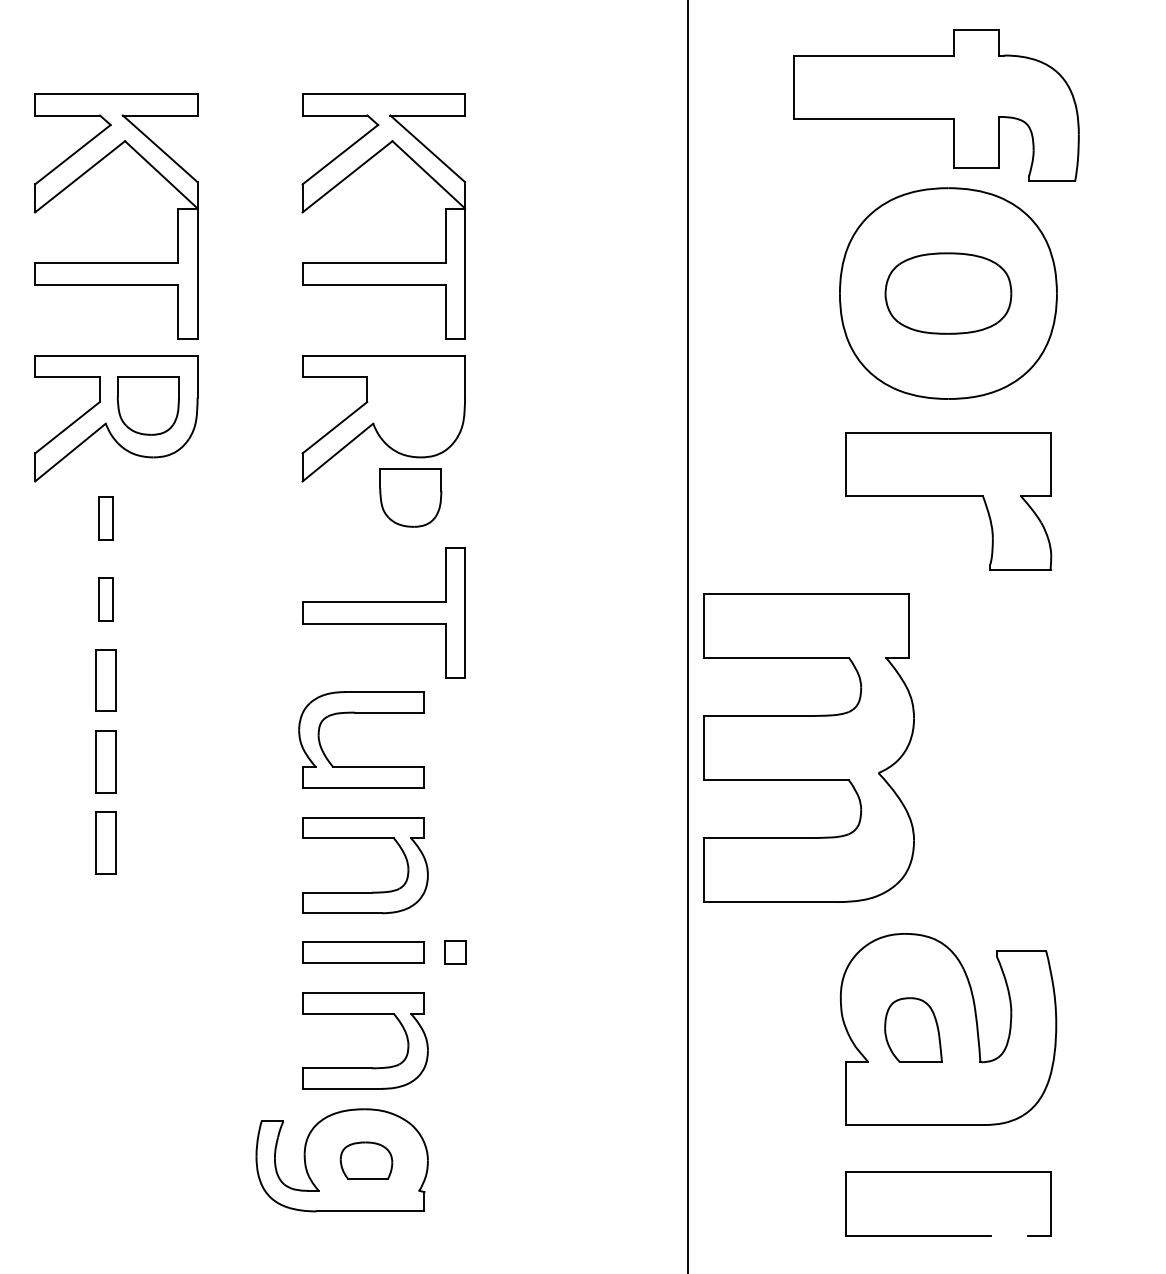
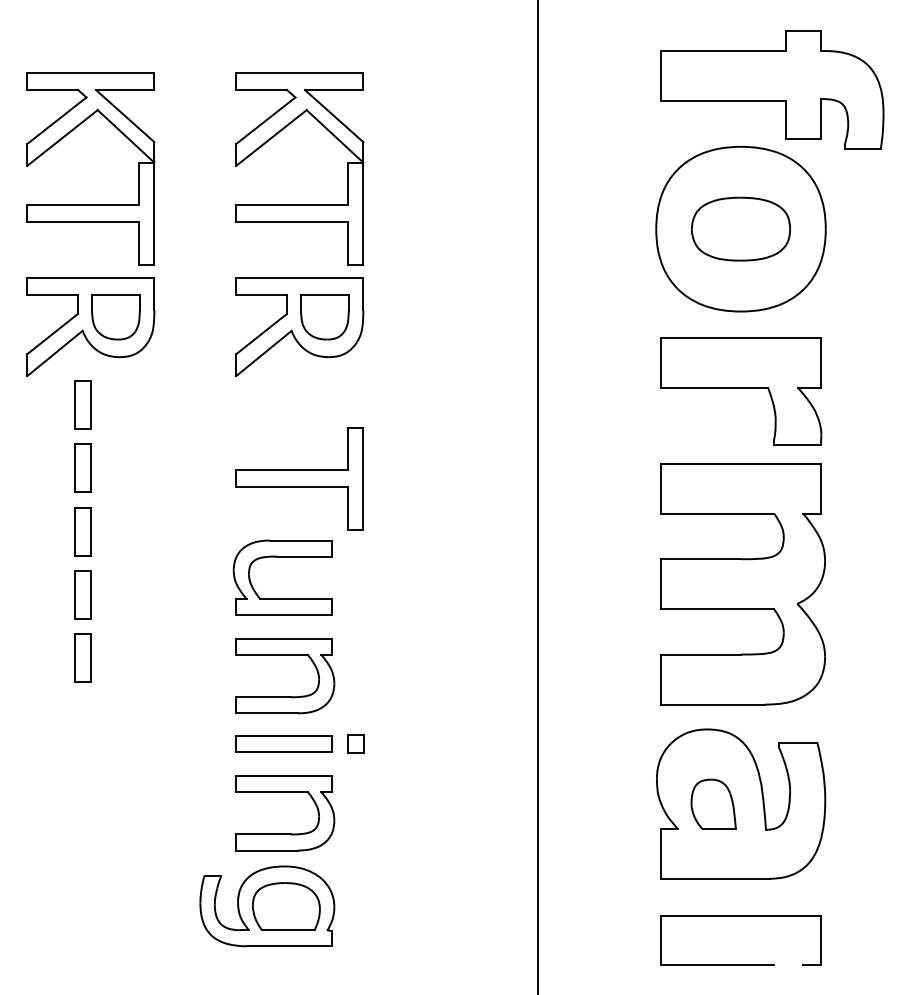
part: (936, 105) -> (772, 90), moved
part: (410, 497) -> (324, 316), moved
part: (105, 518) -> (82, 404), size x1.43
part: (105, 599) -> (82, 468), size x1.43
part: (808, 747) -> (742, 583), moved
part: (366, 1160) -> (286, 906), size x1.67

